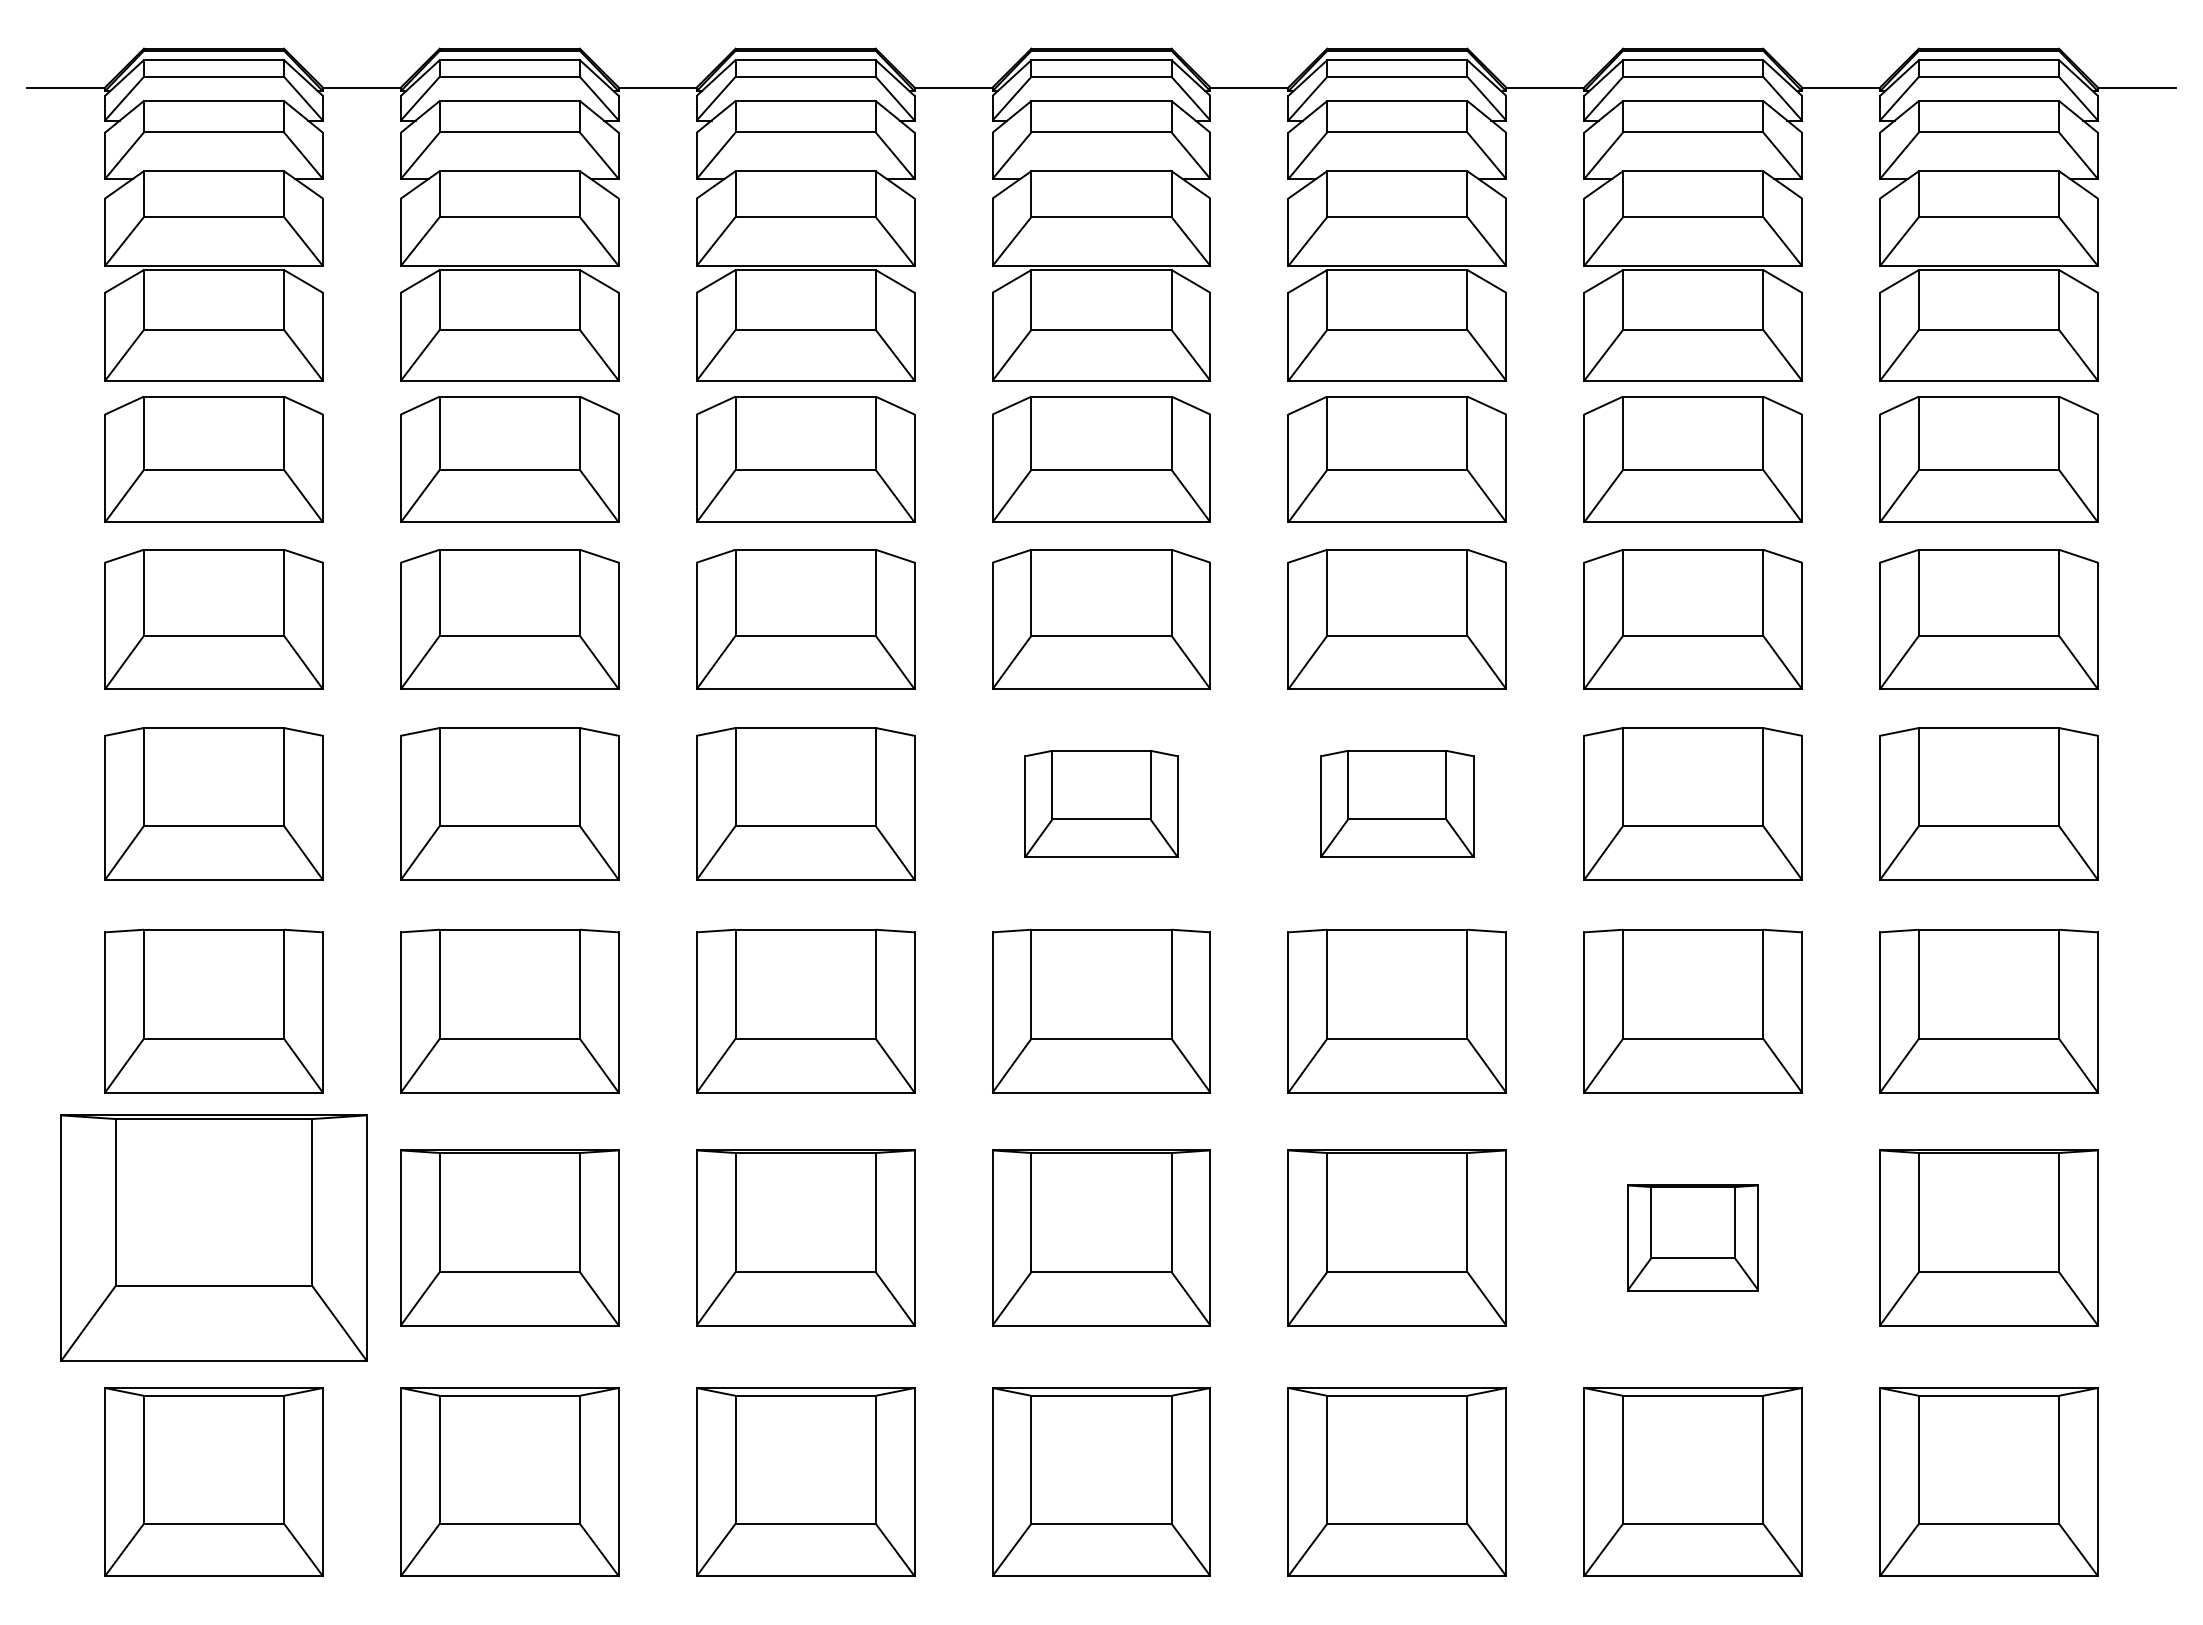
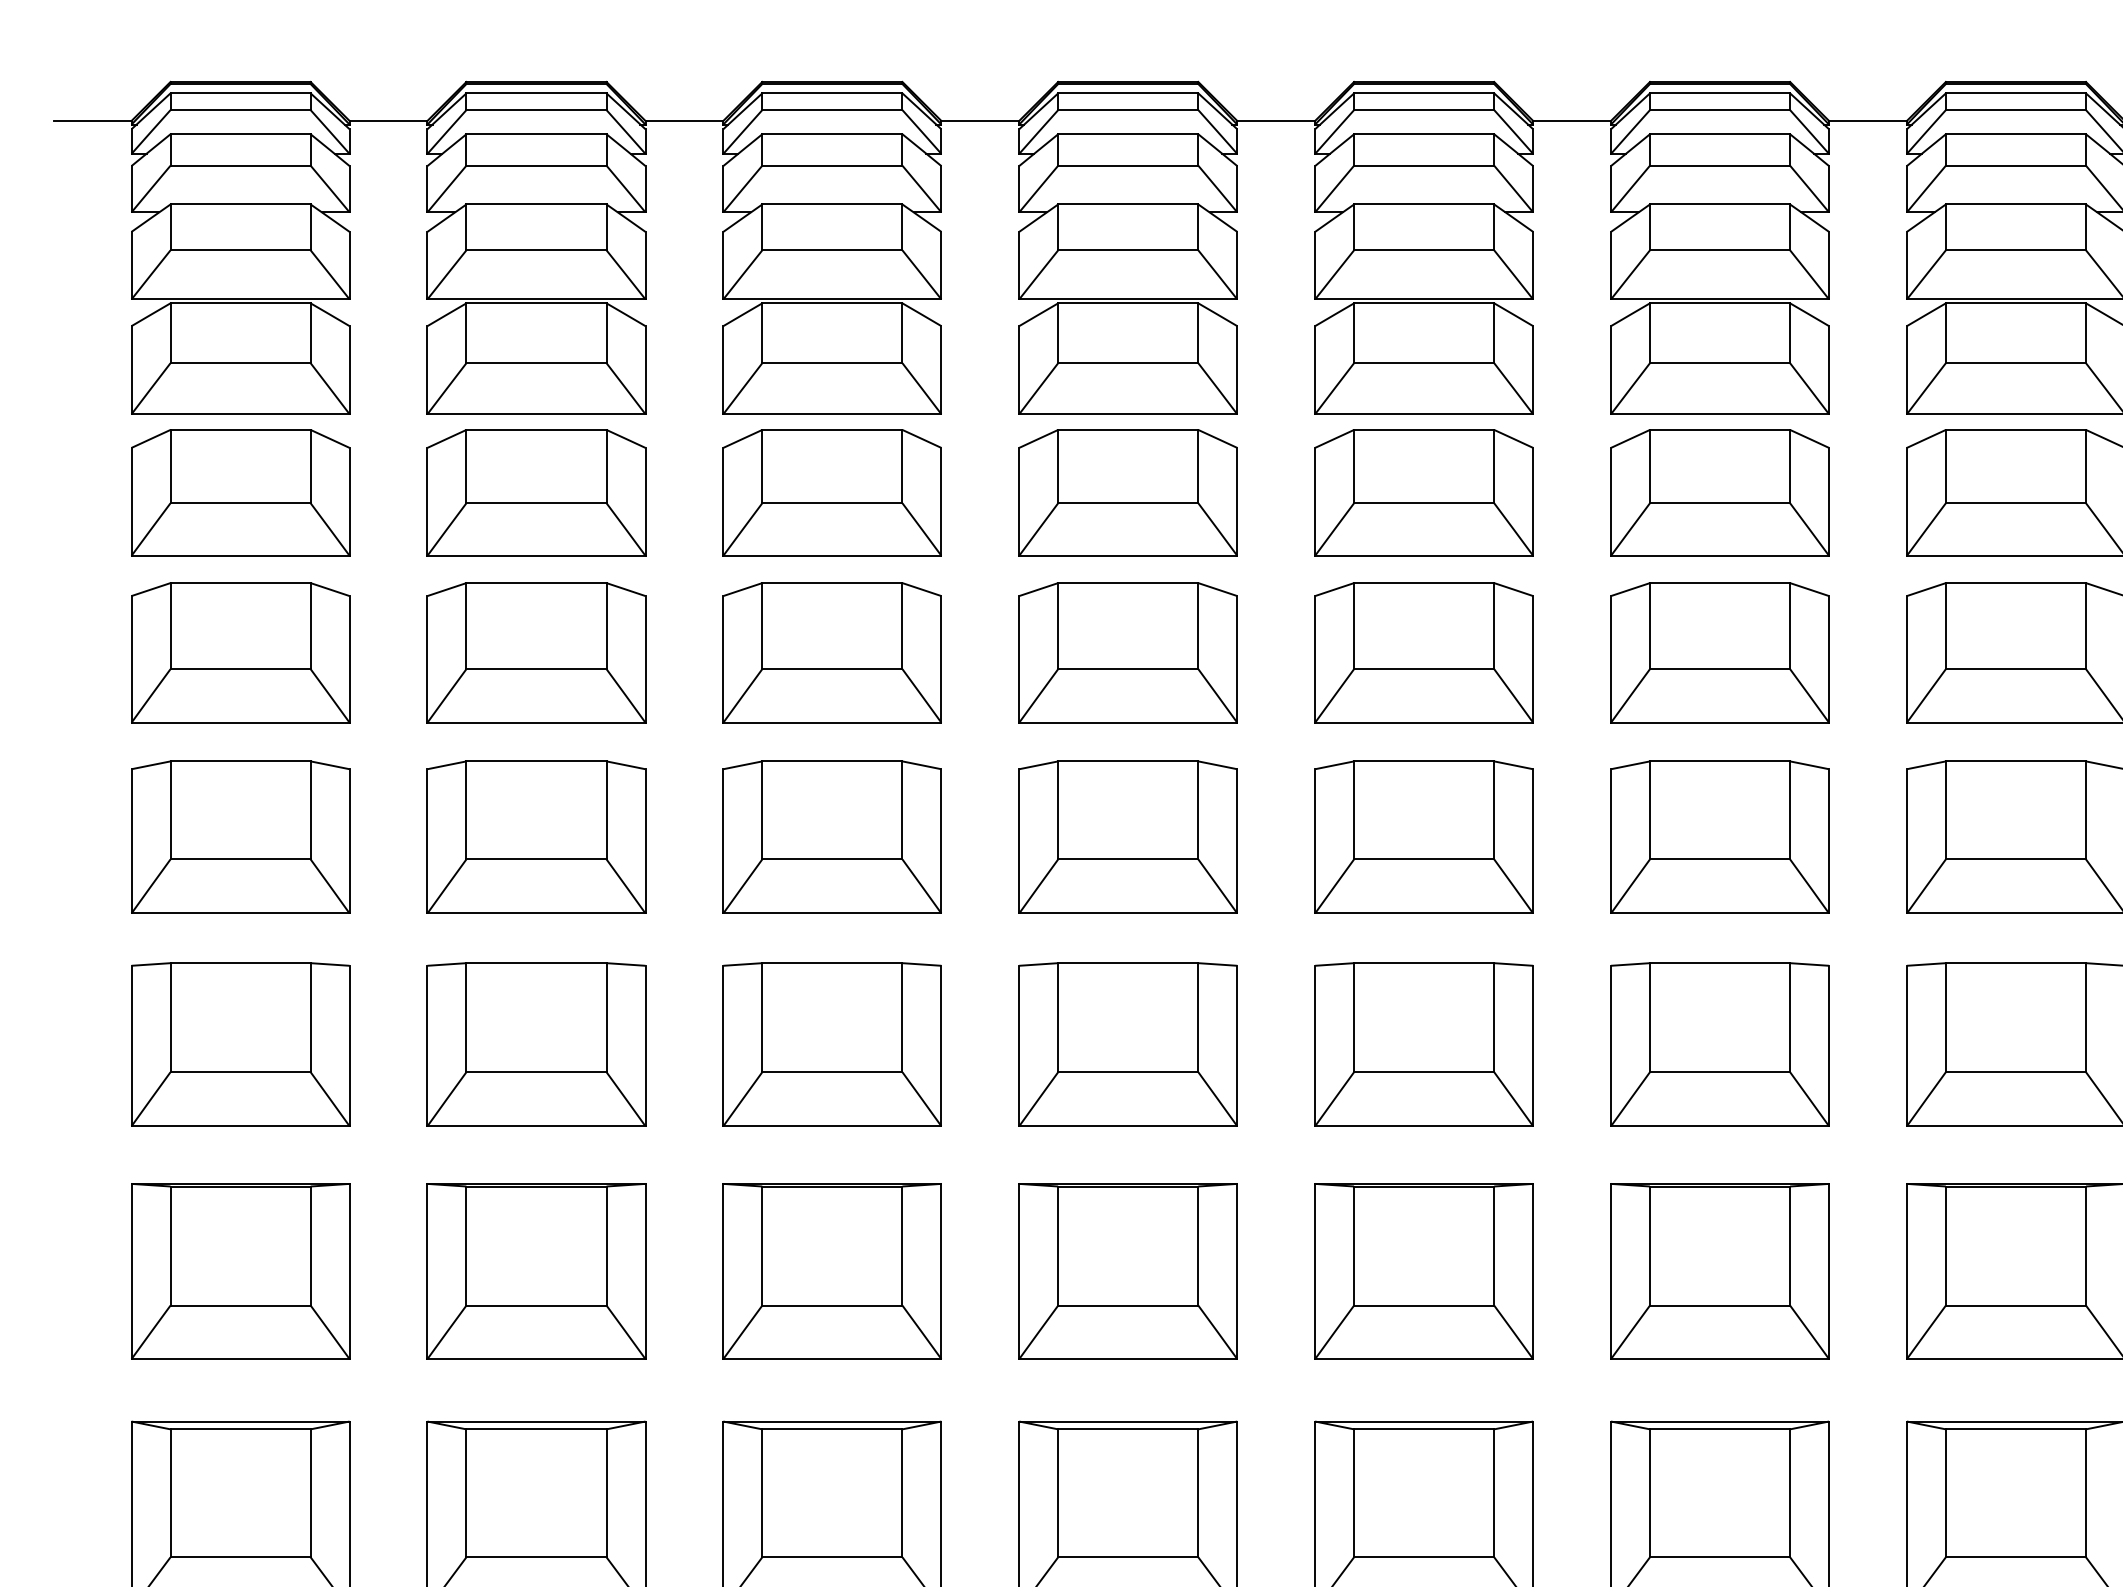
part: (1101, 803) -> (1128, 836), size x1.43
part: (1396, 803) -> (1423, 836), size x1.43
part: (213, 1237) -> (240, 1270), size x0.71
part: (1692, 1237) -> (1719, 1270), size x1.67

